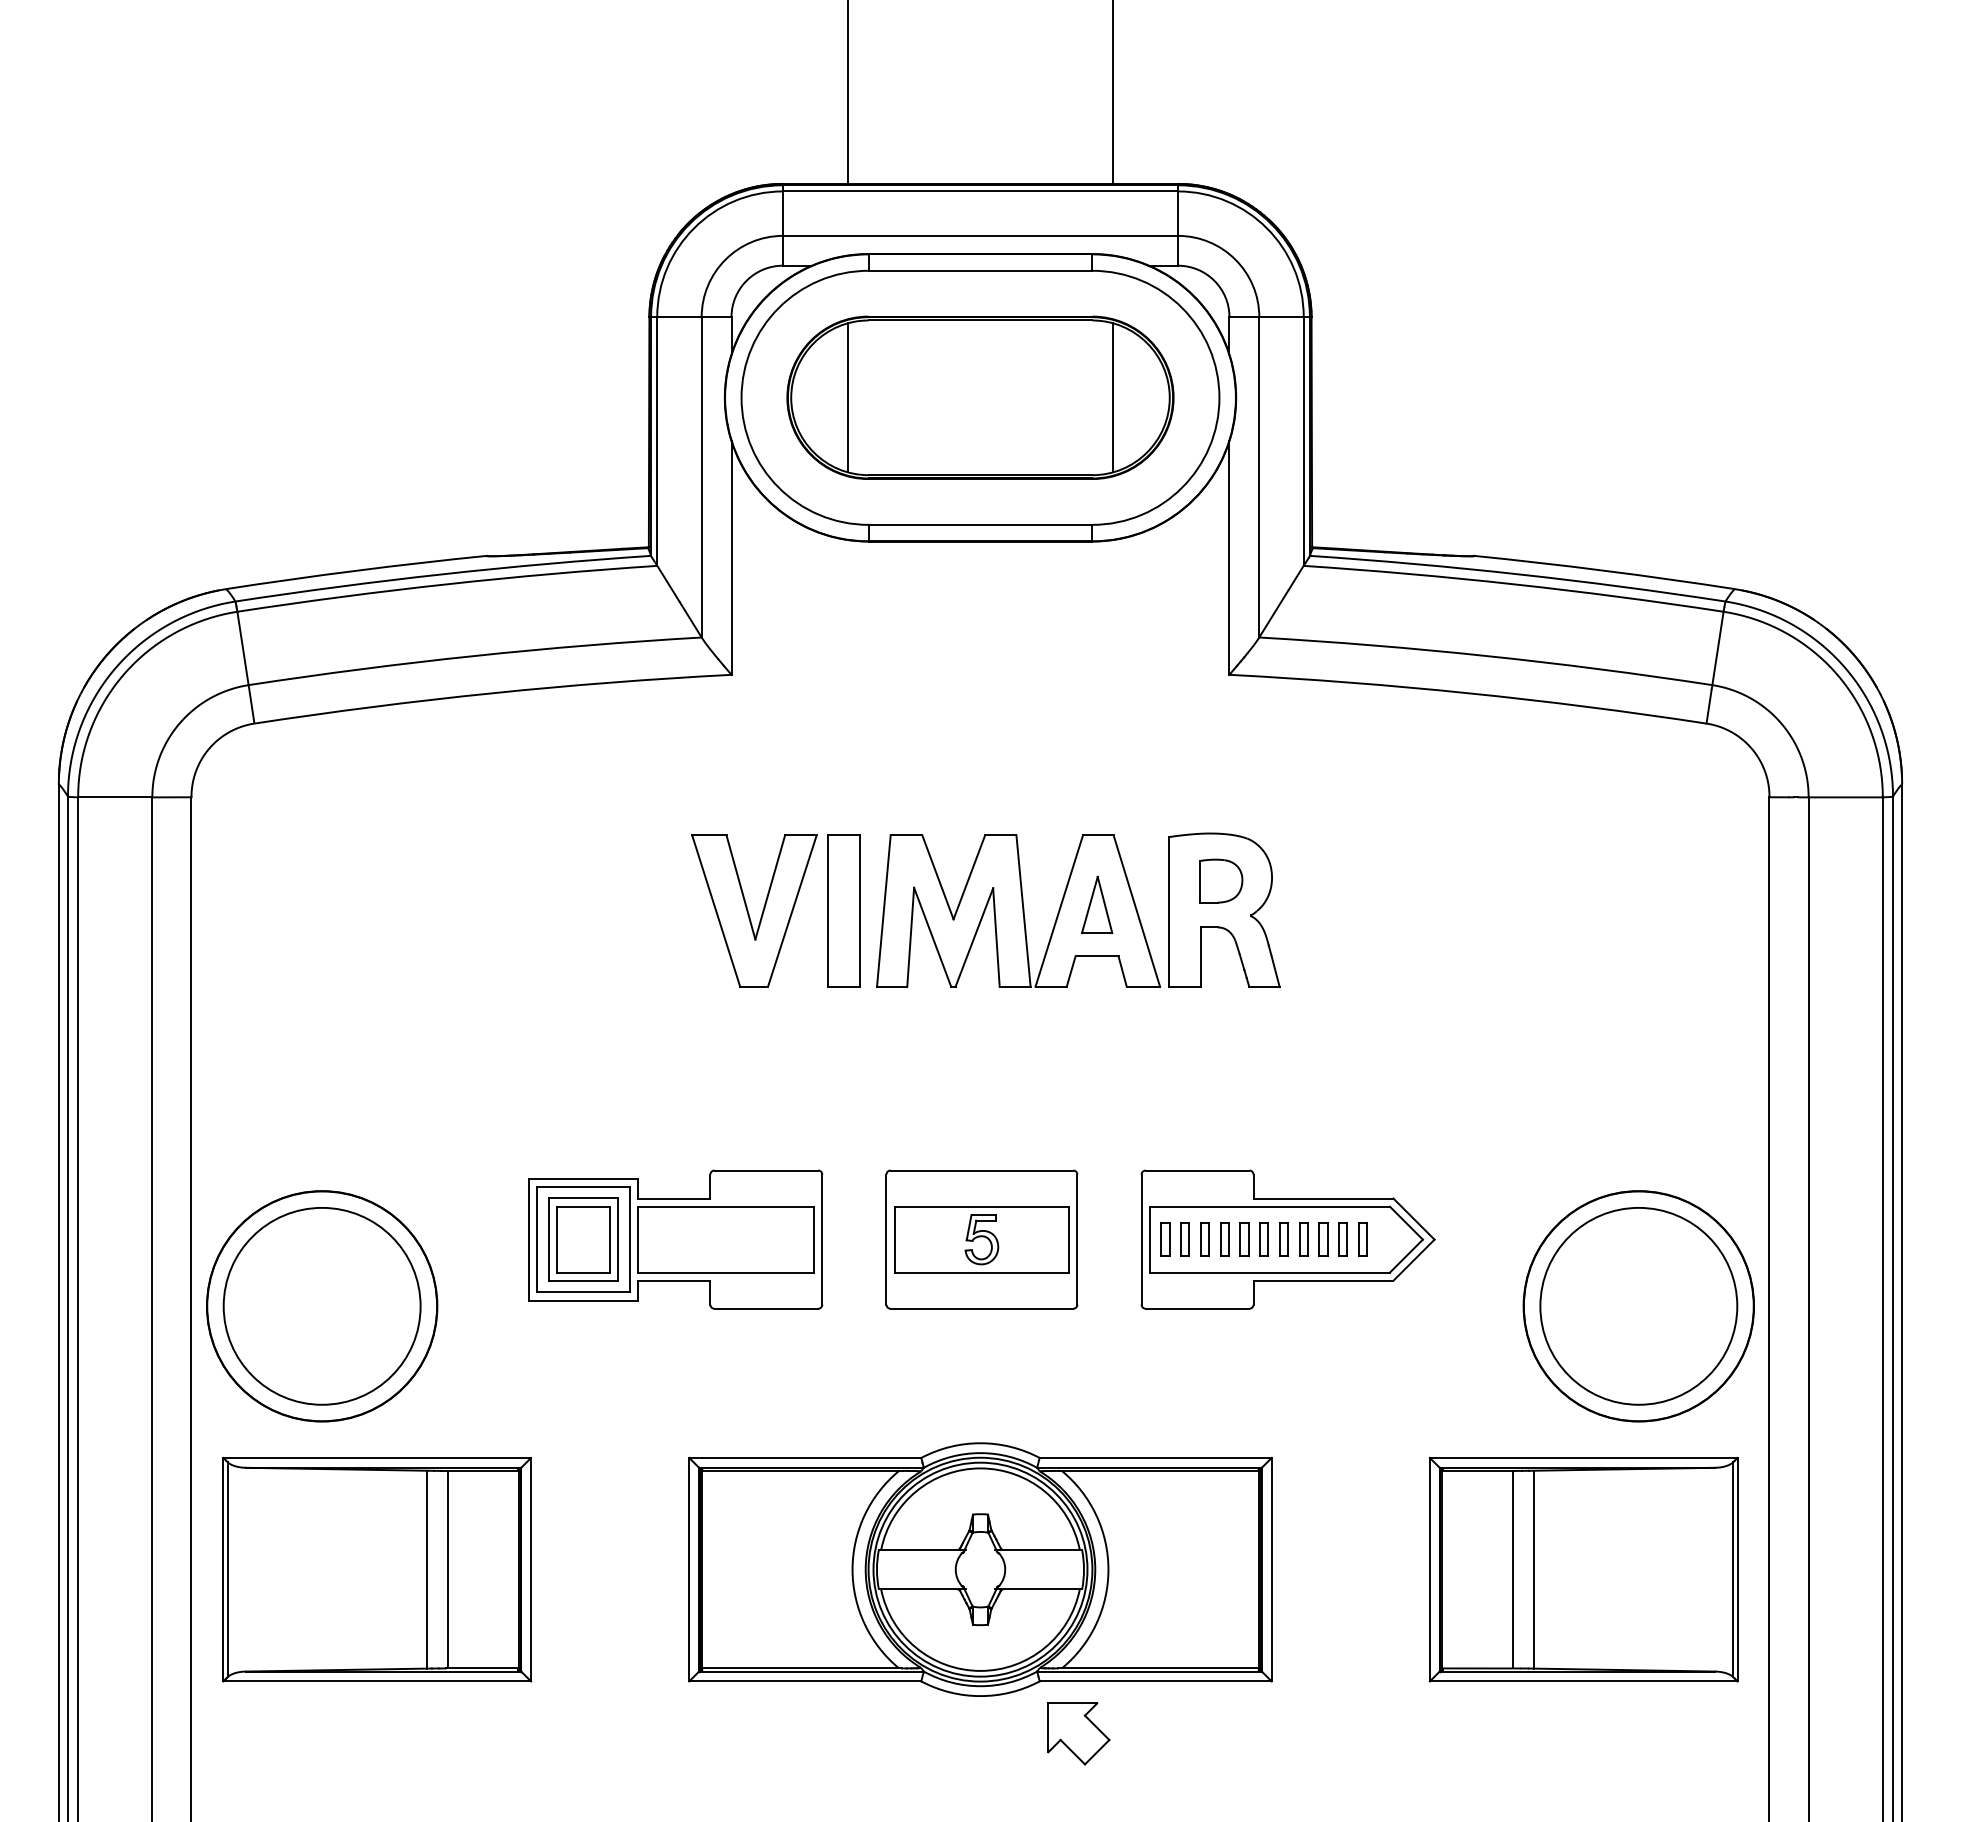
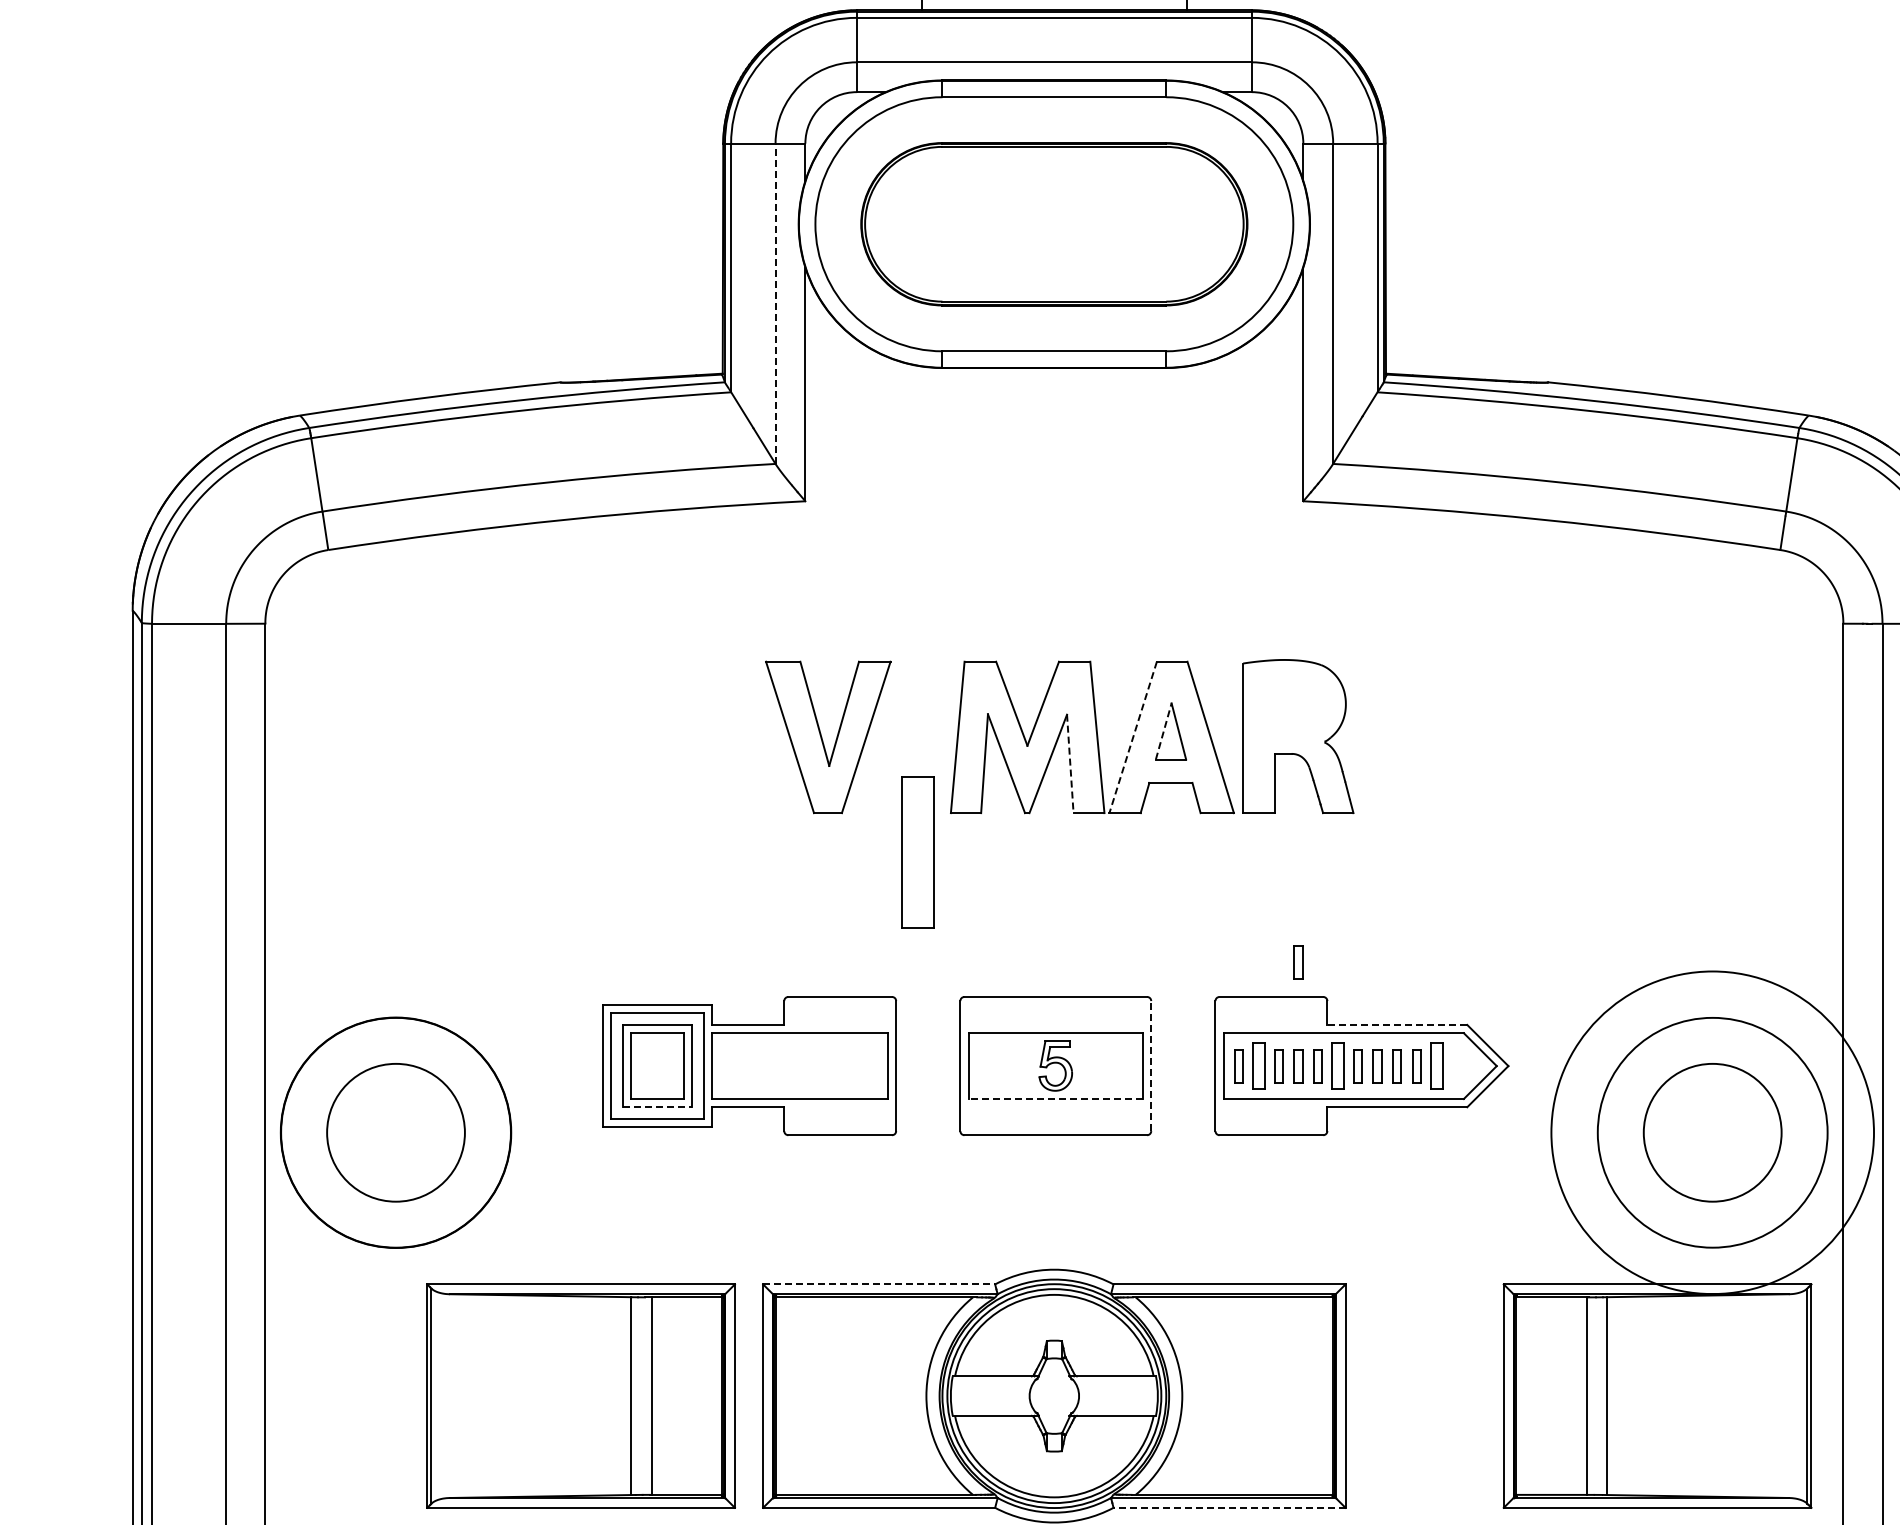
line: (848, 397) -> (922, 223), removed
line: (1112, 397) -> (1186, 223), removed
line: (701, 476) -> (775, 302), solid -> dashed
part: (1221, 880) -> (1295, 706), removed
line: (1090, 904) -> (1164, 730), solid -> dashed
part: (843, 910) -> (917, 851), moved
line: (1059, 911) -> (1133, 737), solid -> dashed
line: (996, 937) -> (1070, 763), solid -> dashed
part: (1224, 1135) -> (1298, 961), added
line: (1323, 1198) -> (1397, 1024), solid -> dashed
line: (1077, 1239) -> (1151, 1065), solid -> dashed
part: (1184, 1239) -> (1258, 1065), size x1.4
part: (1263, 1239) -> (1337, 1065), size x1.4
part: (1362, 1239) -> (1436, 1065), size x1.4
line: (981, 1272) -> (1055, 1098), solid -> dashed
line: (583, 1280) -> (657, 1106), solid -> dashed
circle: (321, 1305) -> (395, 1131), size x0.7
circle: (1638, 1305) -> (1712, 1131), size x0.7
circle: (1638, 1306) -> (1712, 1132), size x1.4
line: (805, 1457) -> (879, 1283), solid -> dashed
part: (377, 1569) -> (581, 1395), moved
line: (1155, 1681) -> (1229, 1507), solid -> dashed

